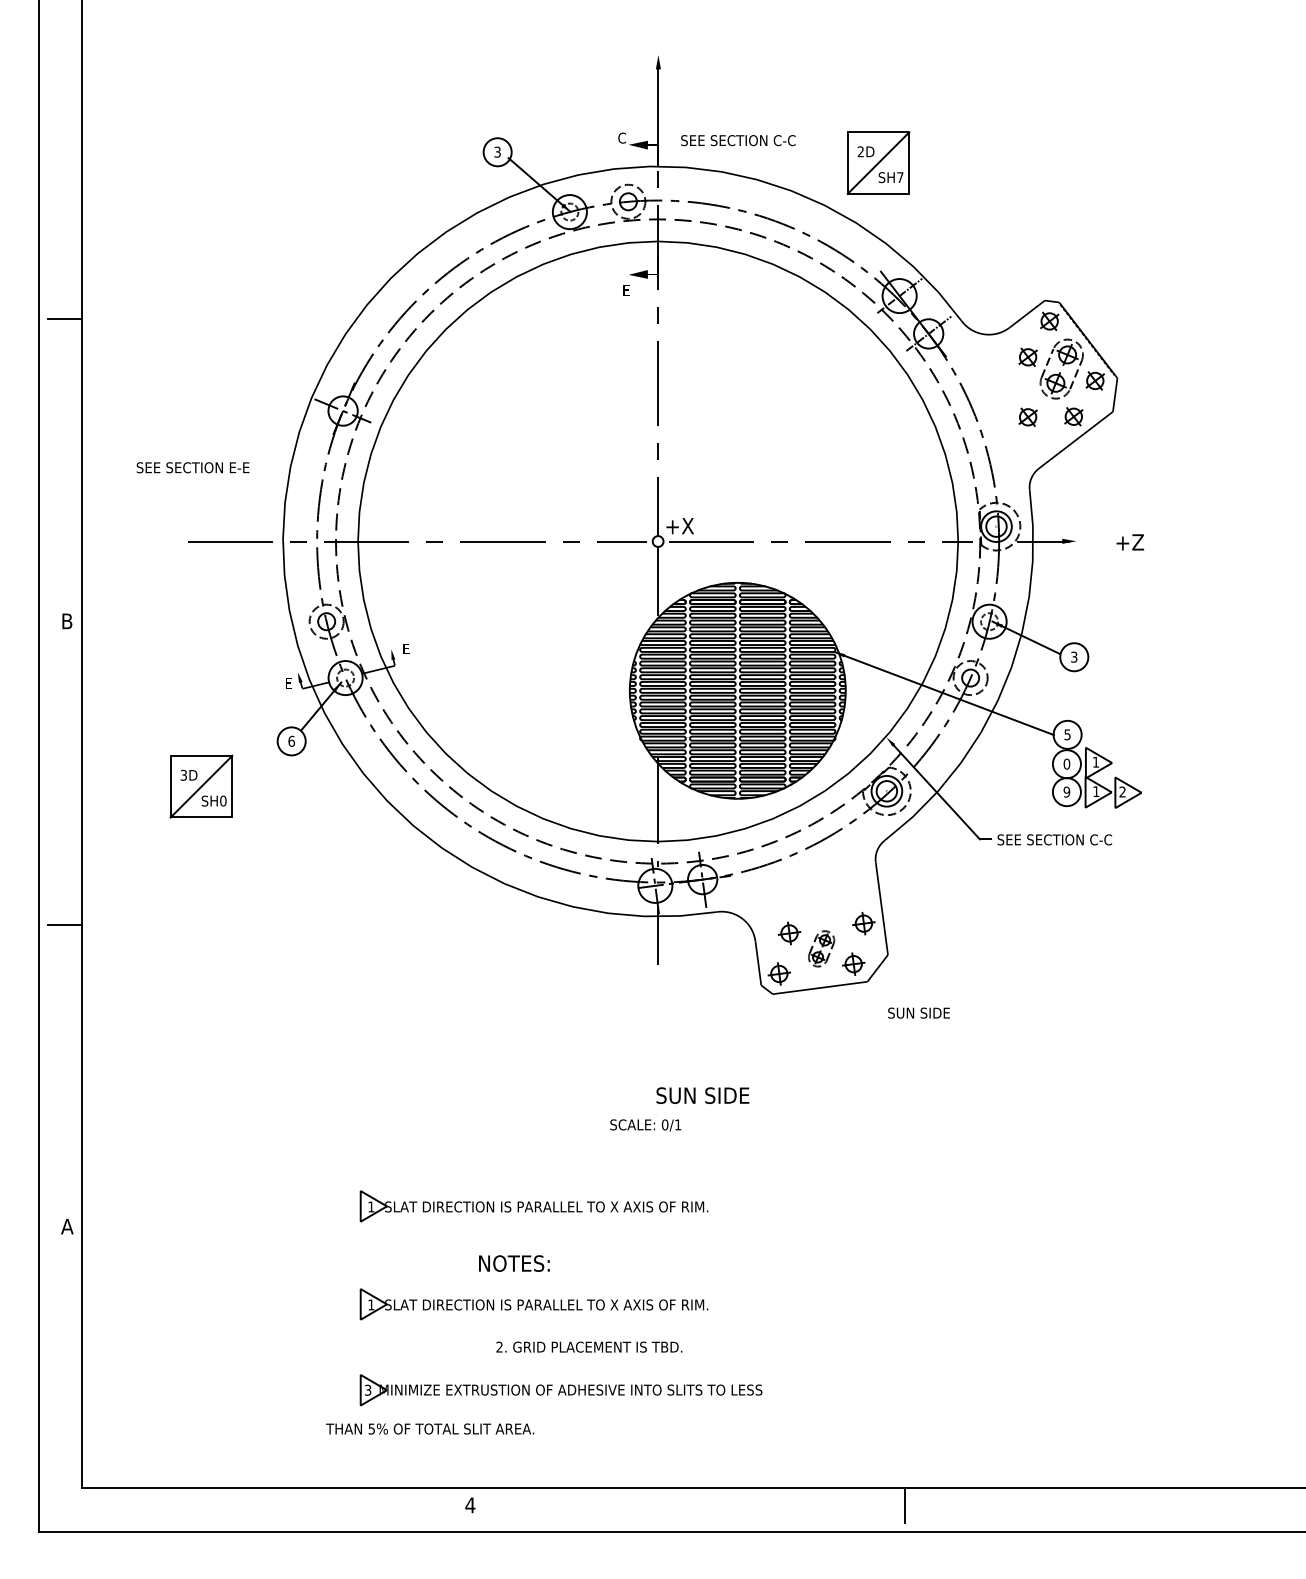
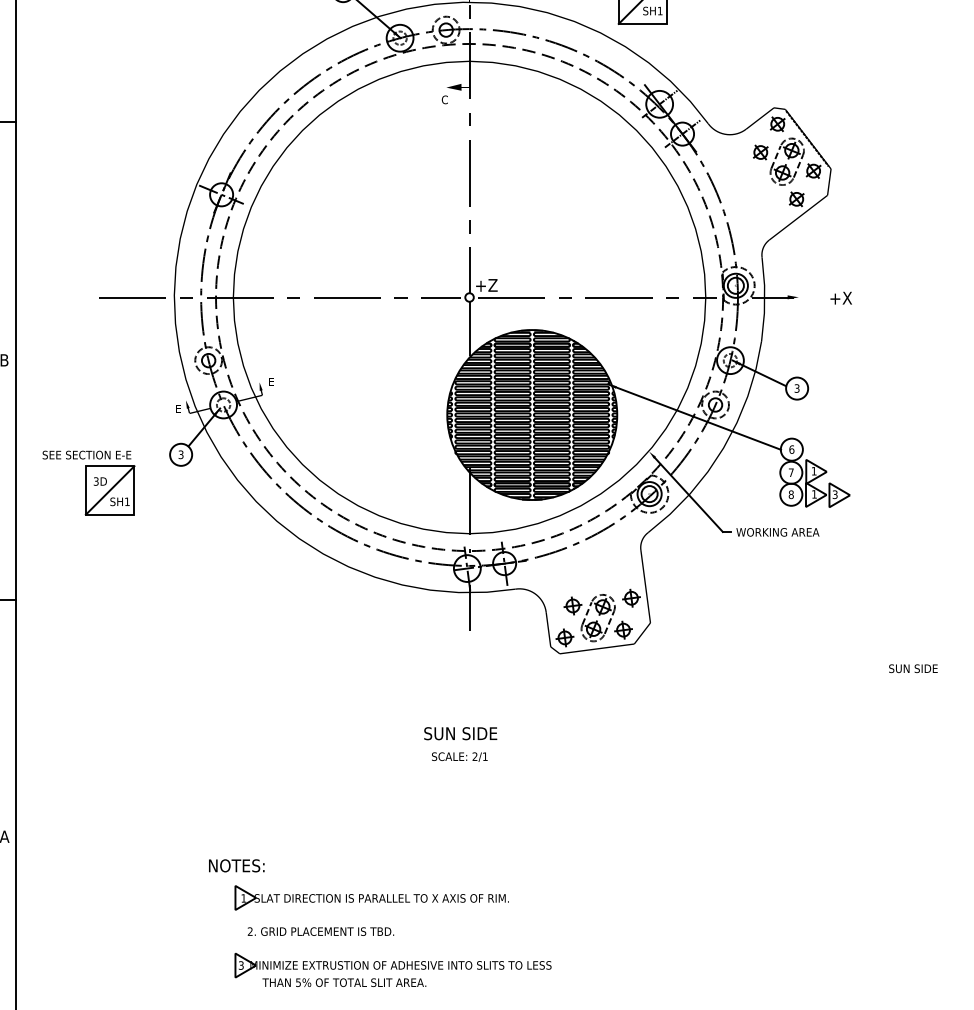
text: (900, 177) -> (660, 10), SH7 -> SH1
text: (626, 289) -> (444, 99), E -> C
part: (1027, 416) -> (760, 199), removed
text: (192, 467) -> (86, 454), moved
text: (687, 526) -> (492, 285), +X -> +Z
text: (1138, 542) -> (847, 298), +Z -> +X
text: (1067, 734) -> (791, 449), 5 -> 6
text: (291, 740) -> (180, 454), 6 -> 3
text: (1066, 763) -> (790, 472), 0 -> 7
text: (1066, 791) -> (790, 494), 9 -> 8
text: (1122, 792) -> (835, 495), 2 -> 3
text: (223, 800) -> (127, 501), SH0 -> SH1
text: (1054, 839) -> (781, 532), SEE SECTION C-C -> WORKING AREA
part: (821, 948) -> (598, 617), size x1.67
text: (918, 1012) -> (912, 668), moved
text: (702, 1095) -> (460, 733), moved
text: (664, 1124) -> (474, 756), 0/1 -> 2/1
part: (533, 1206) -> (371, 820), removed
text: (514, 1263) -> (236, 865), moved
text: (589, 1346) -> (321, 931), moved
text: (430, 1428) -> (344, 982), moved

